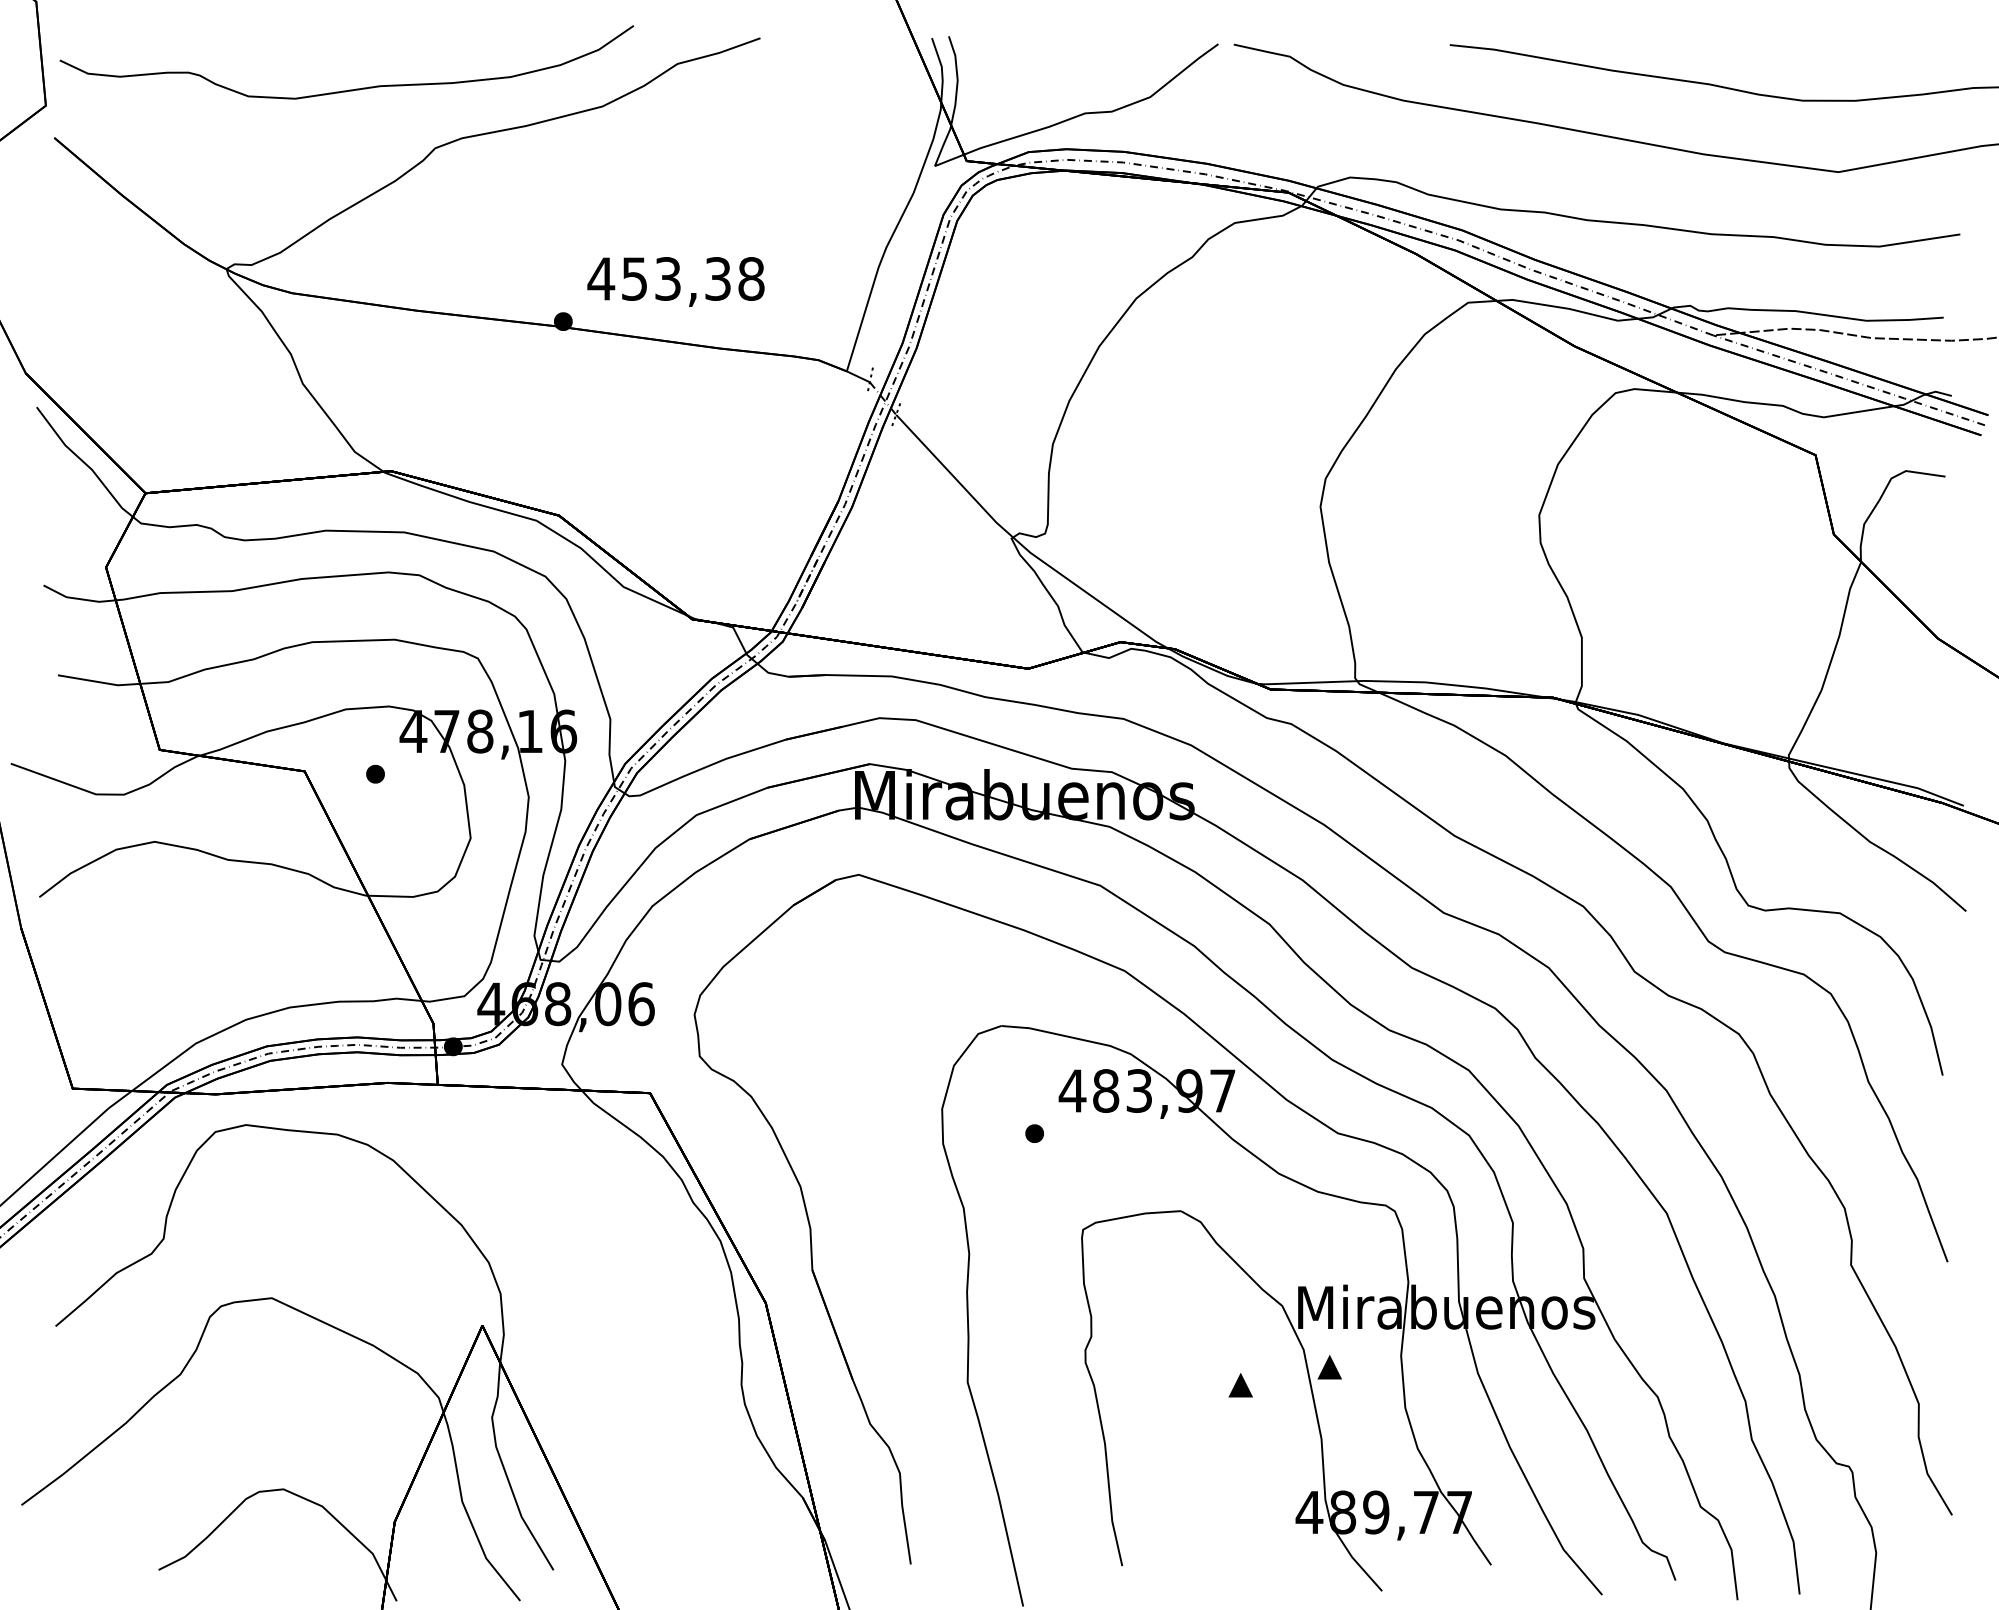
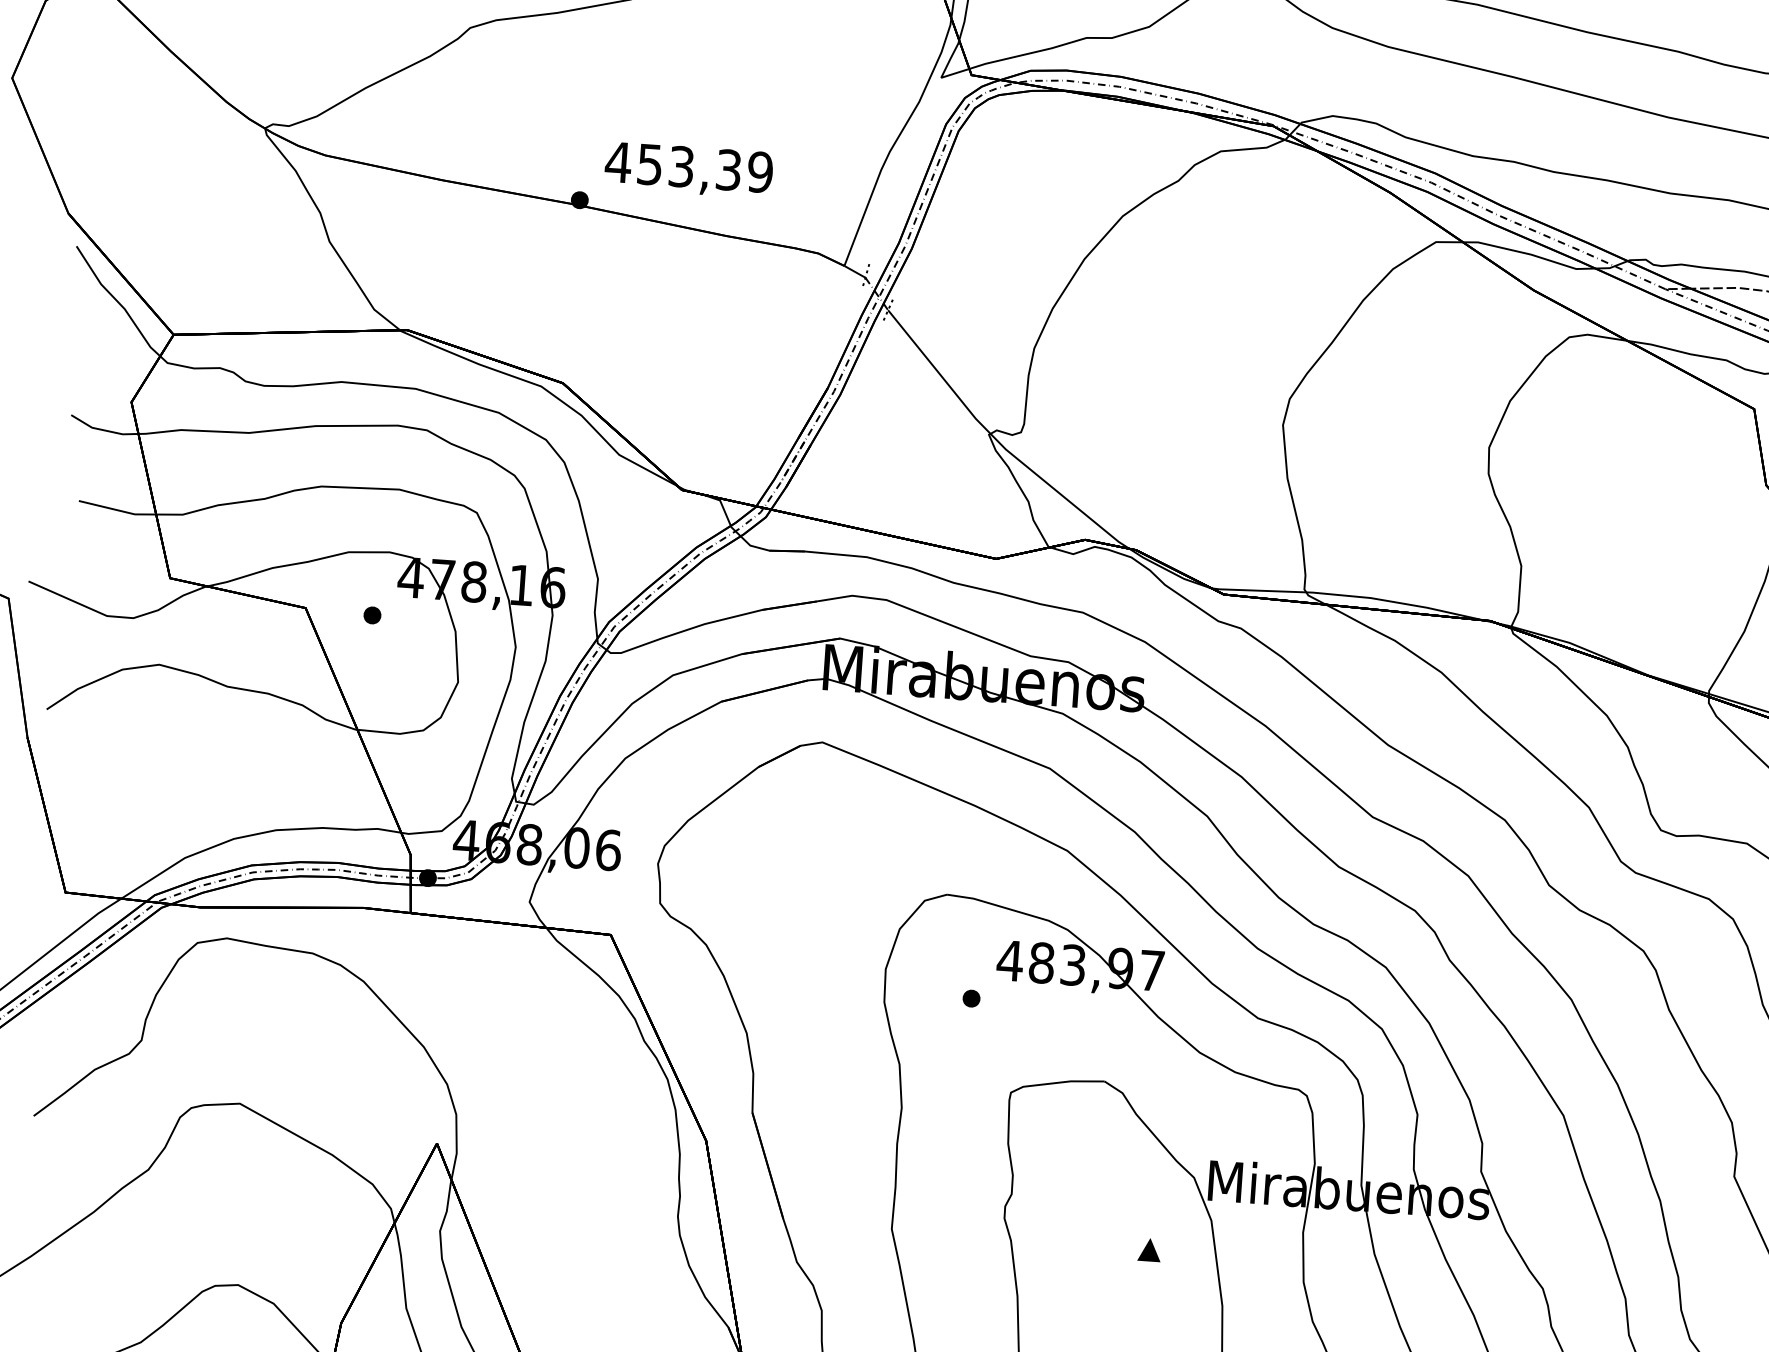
text: (751, 278) -> (760, 171), 453,38 -> 453,39
part: (1329, 1367) -> (1234, 1239), removed

